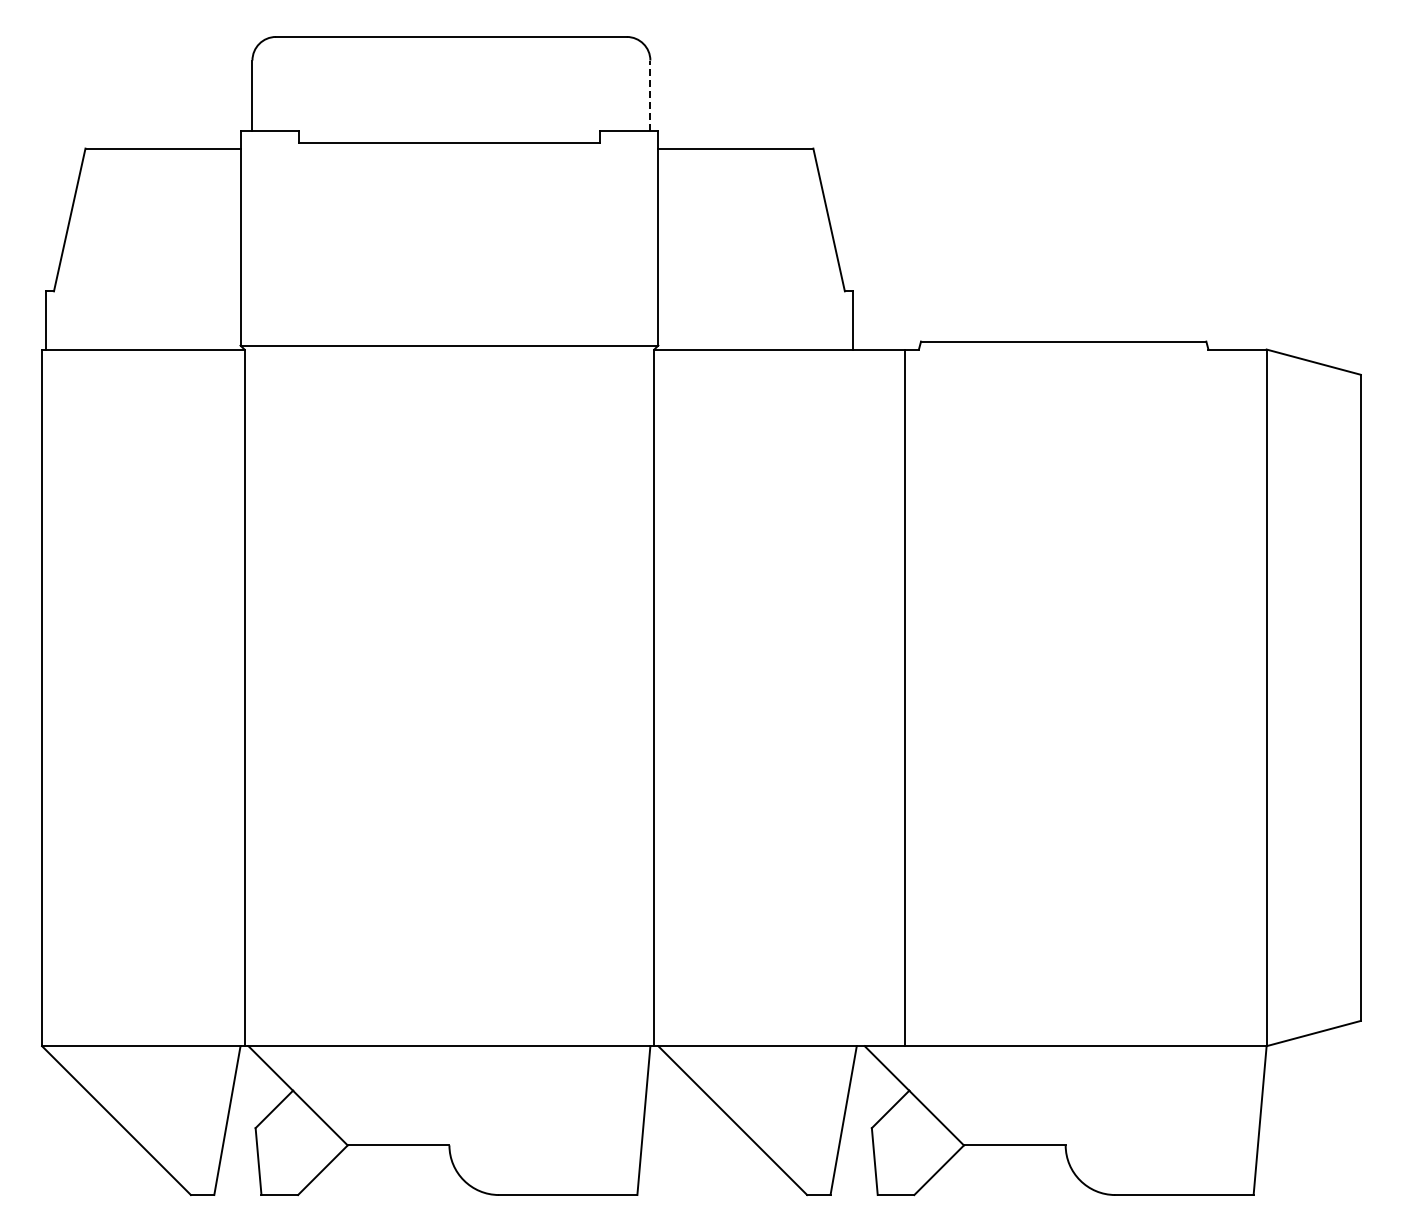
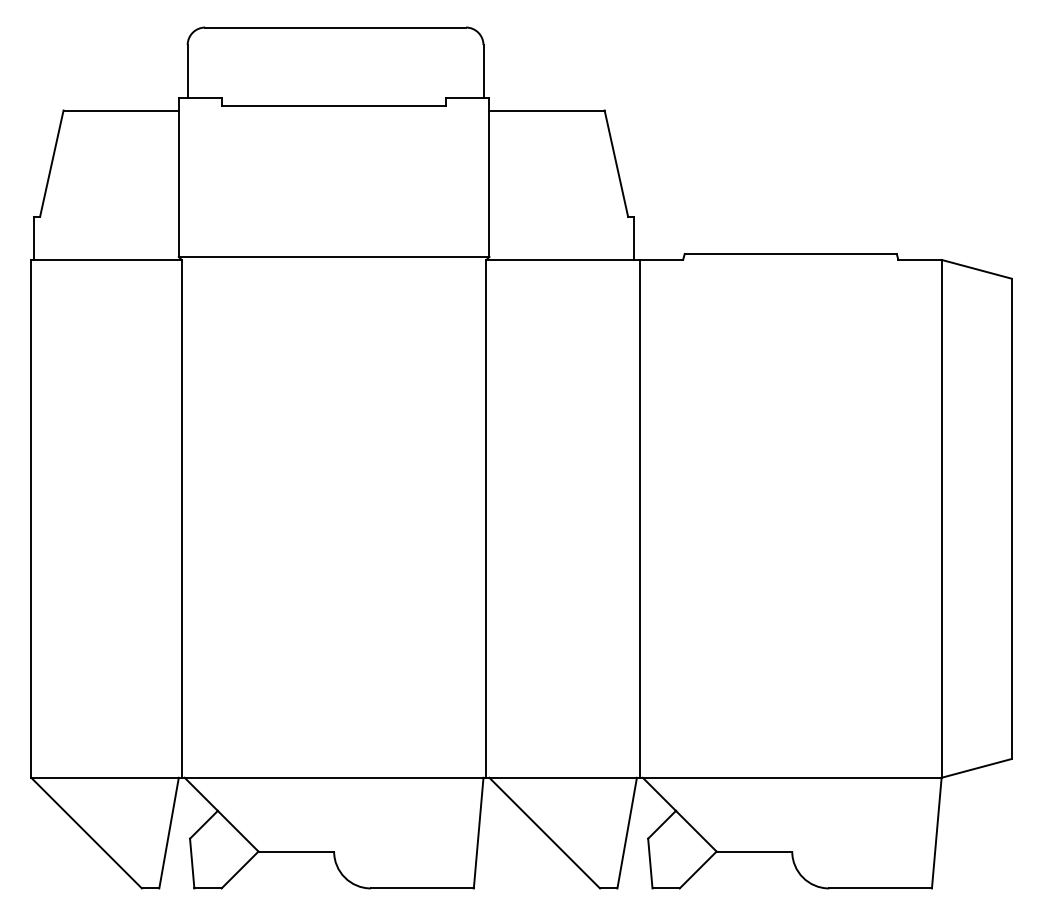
line: (650, 95) -> (483, 71), dashed -> solid
line: (904, 697) -> (639, 518), moved

